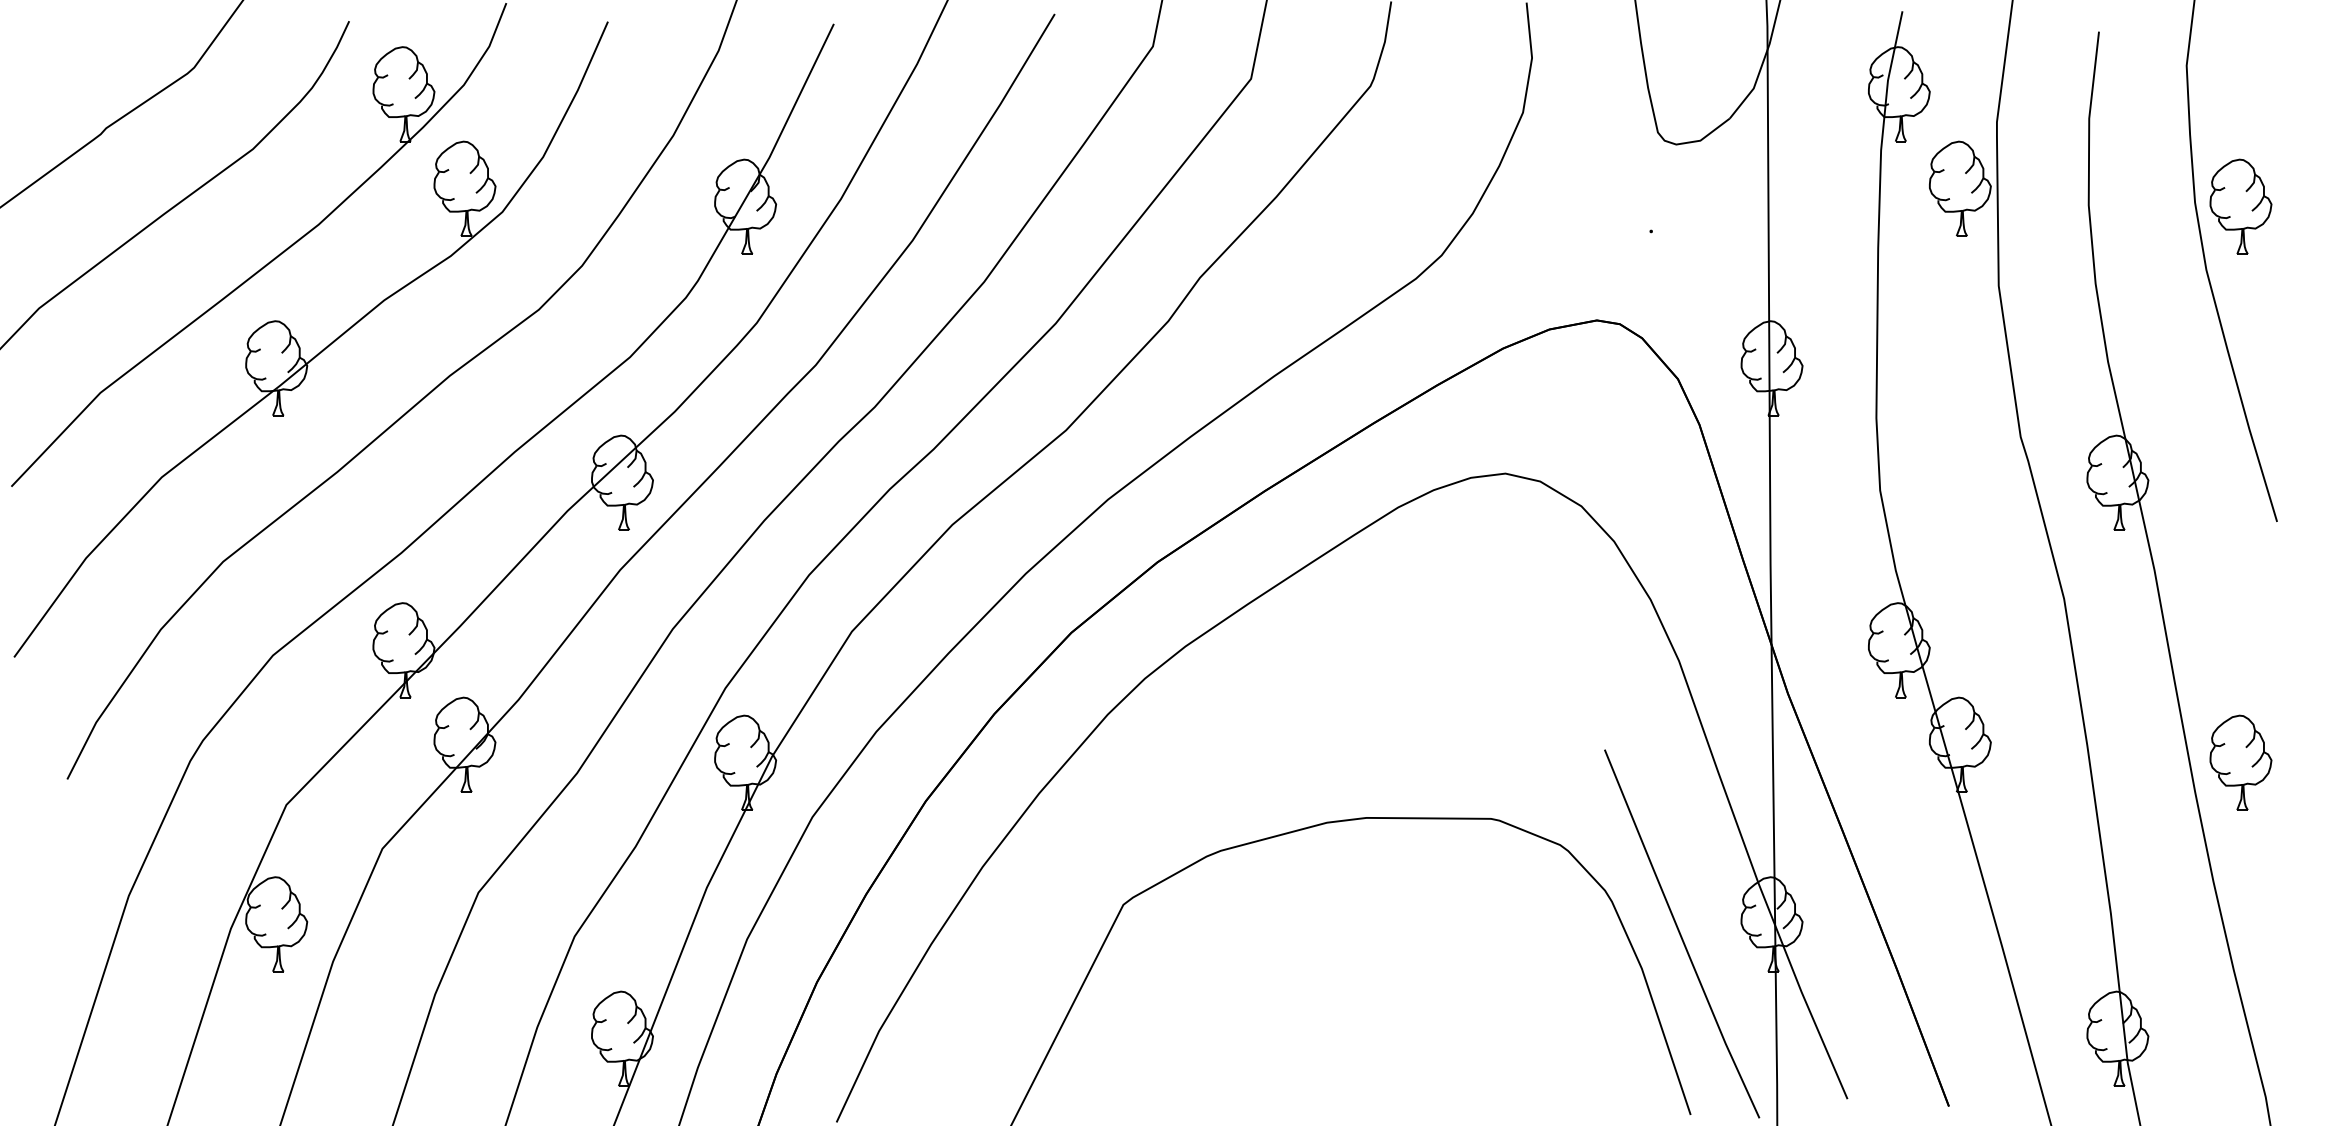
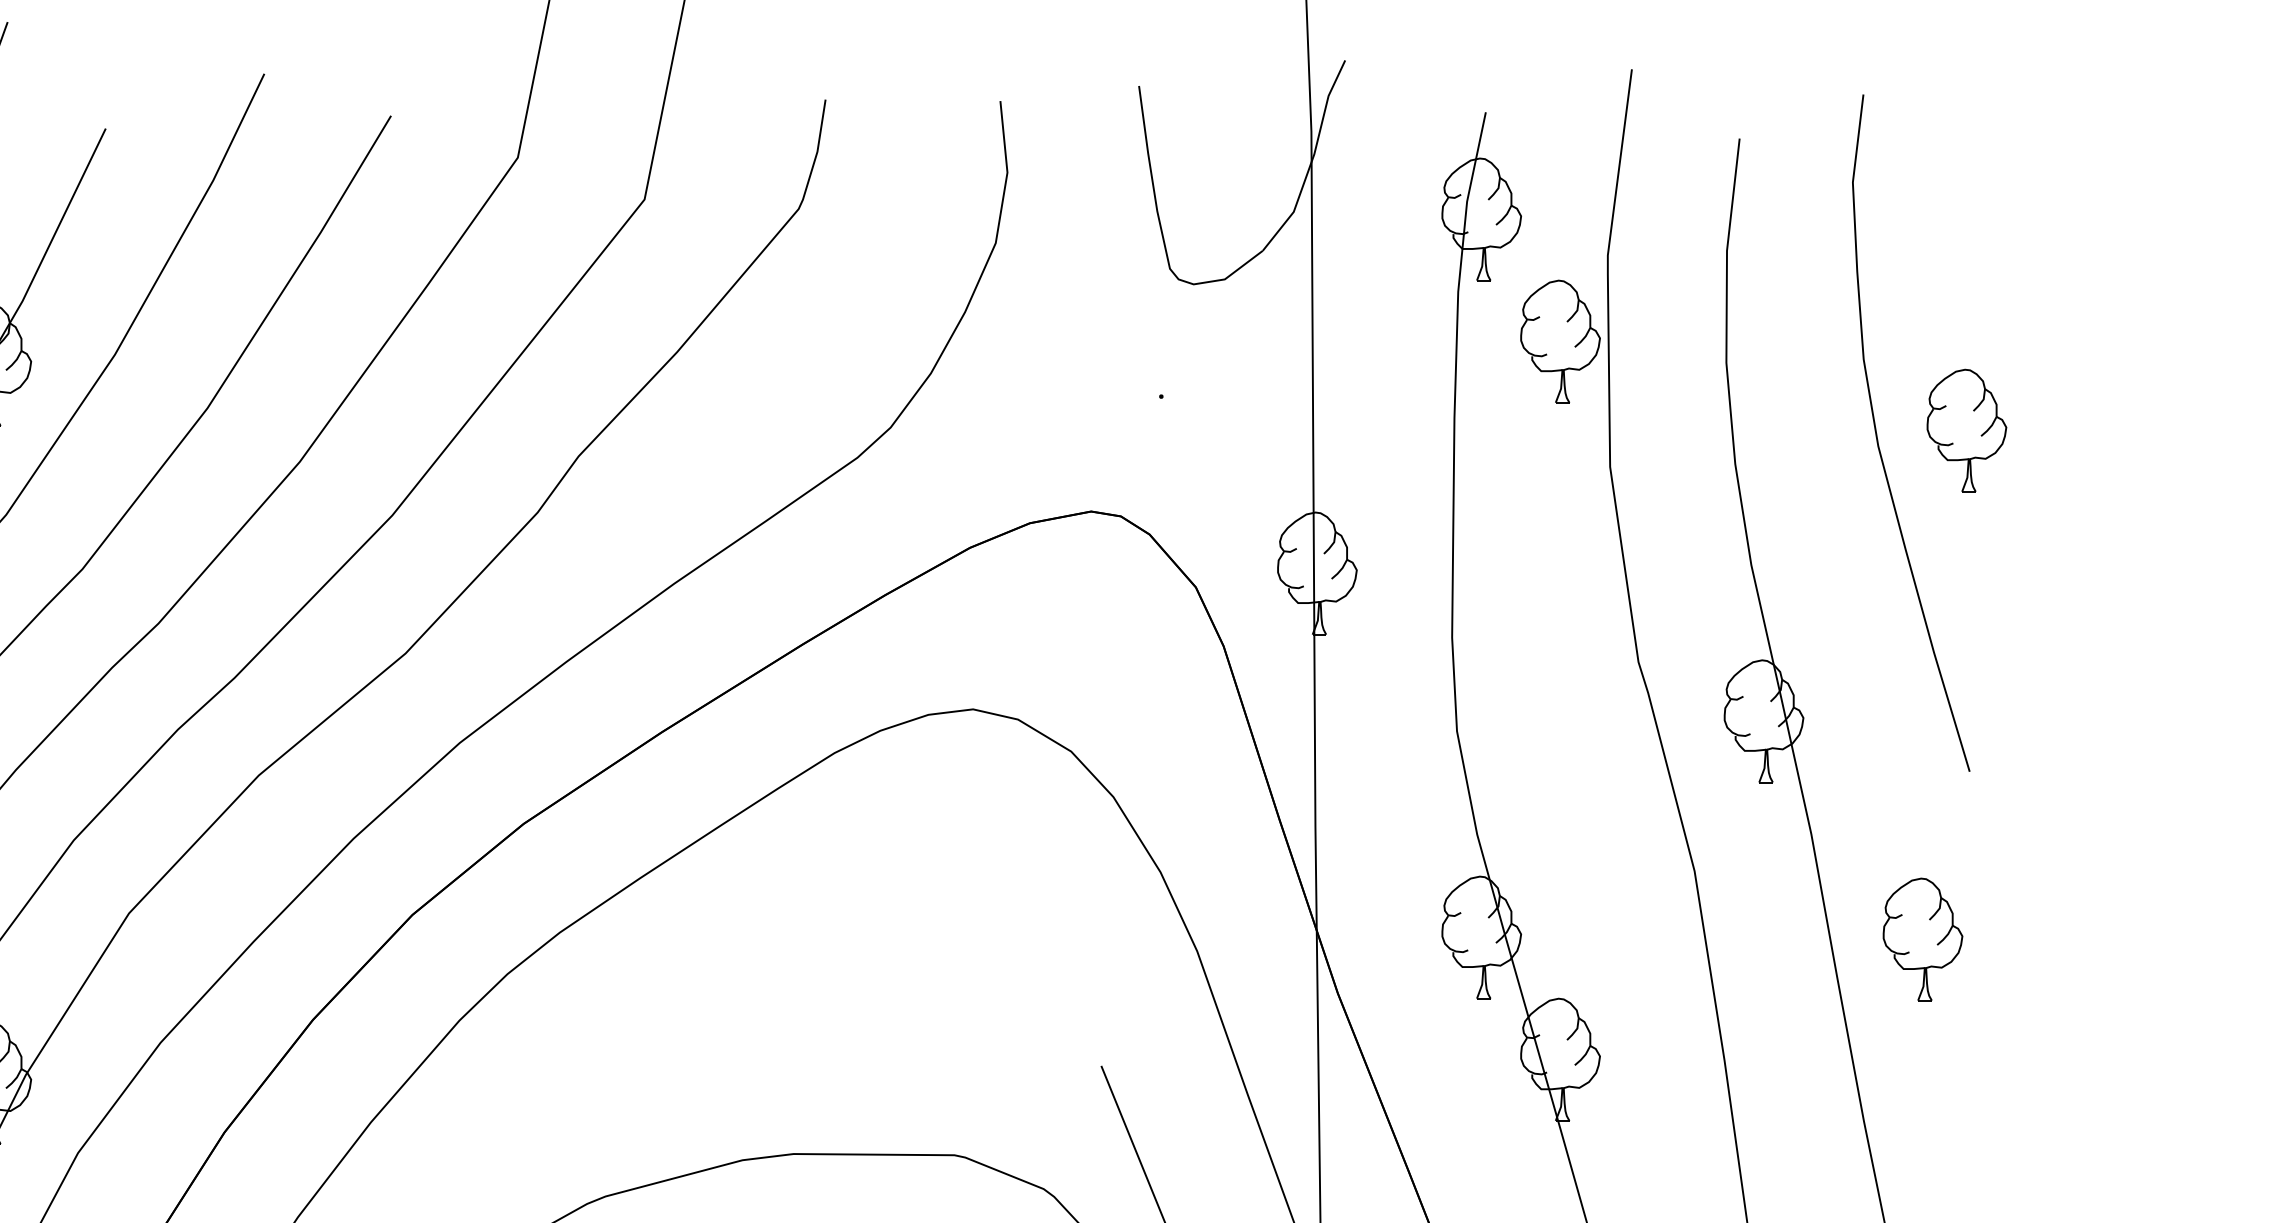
part: (2240, 206) -> (1966, 430), moved
part: (2240, 762) -> (1922, 939), moved

